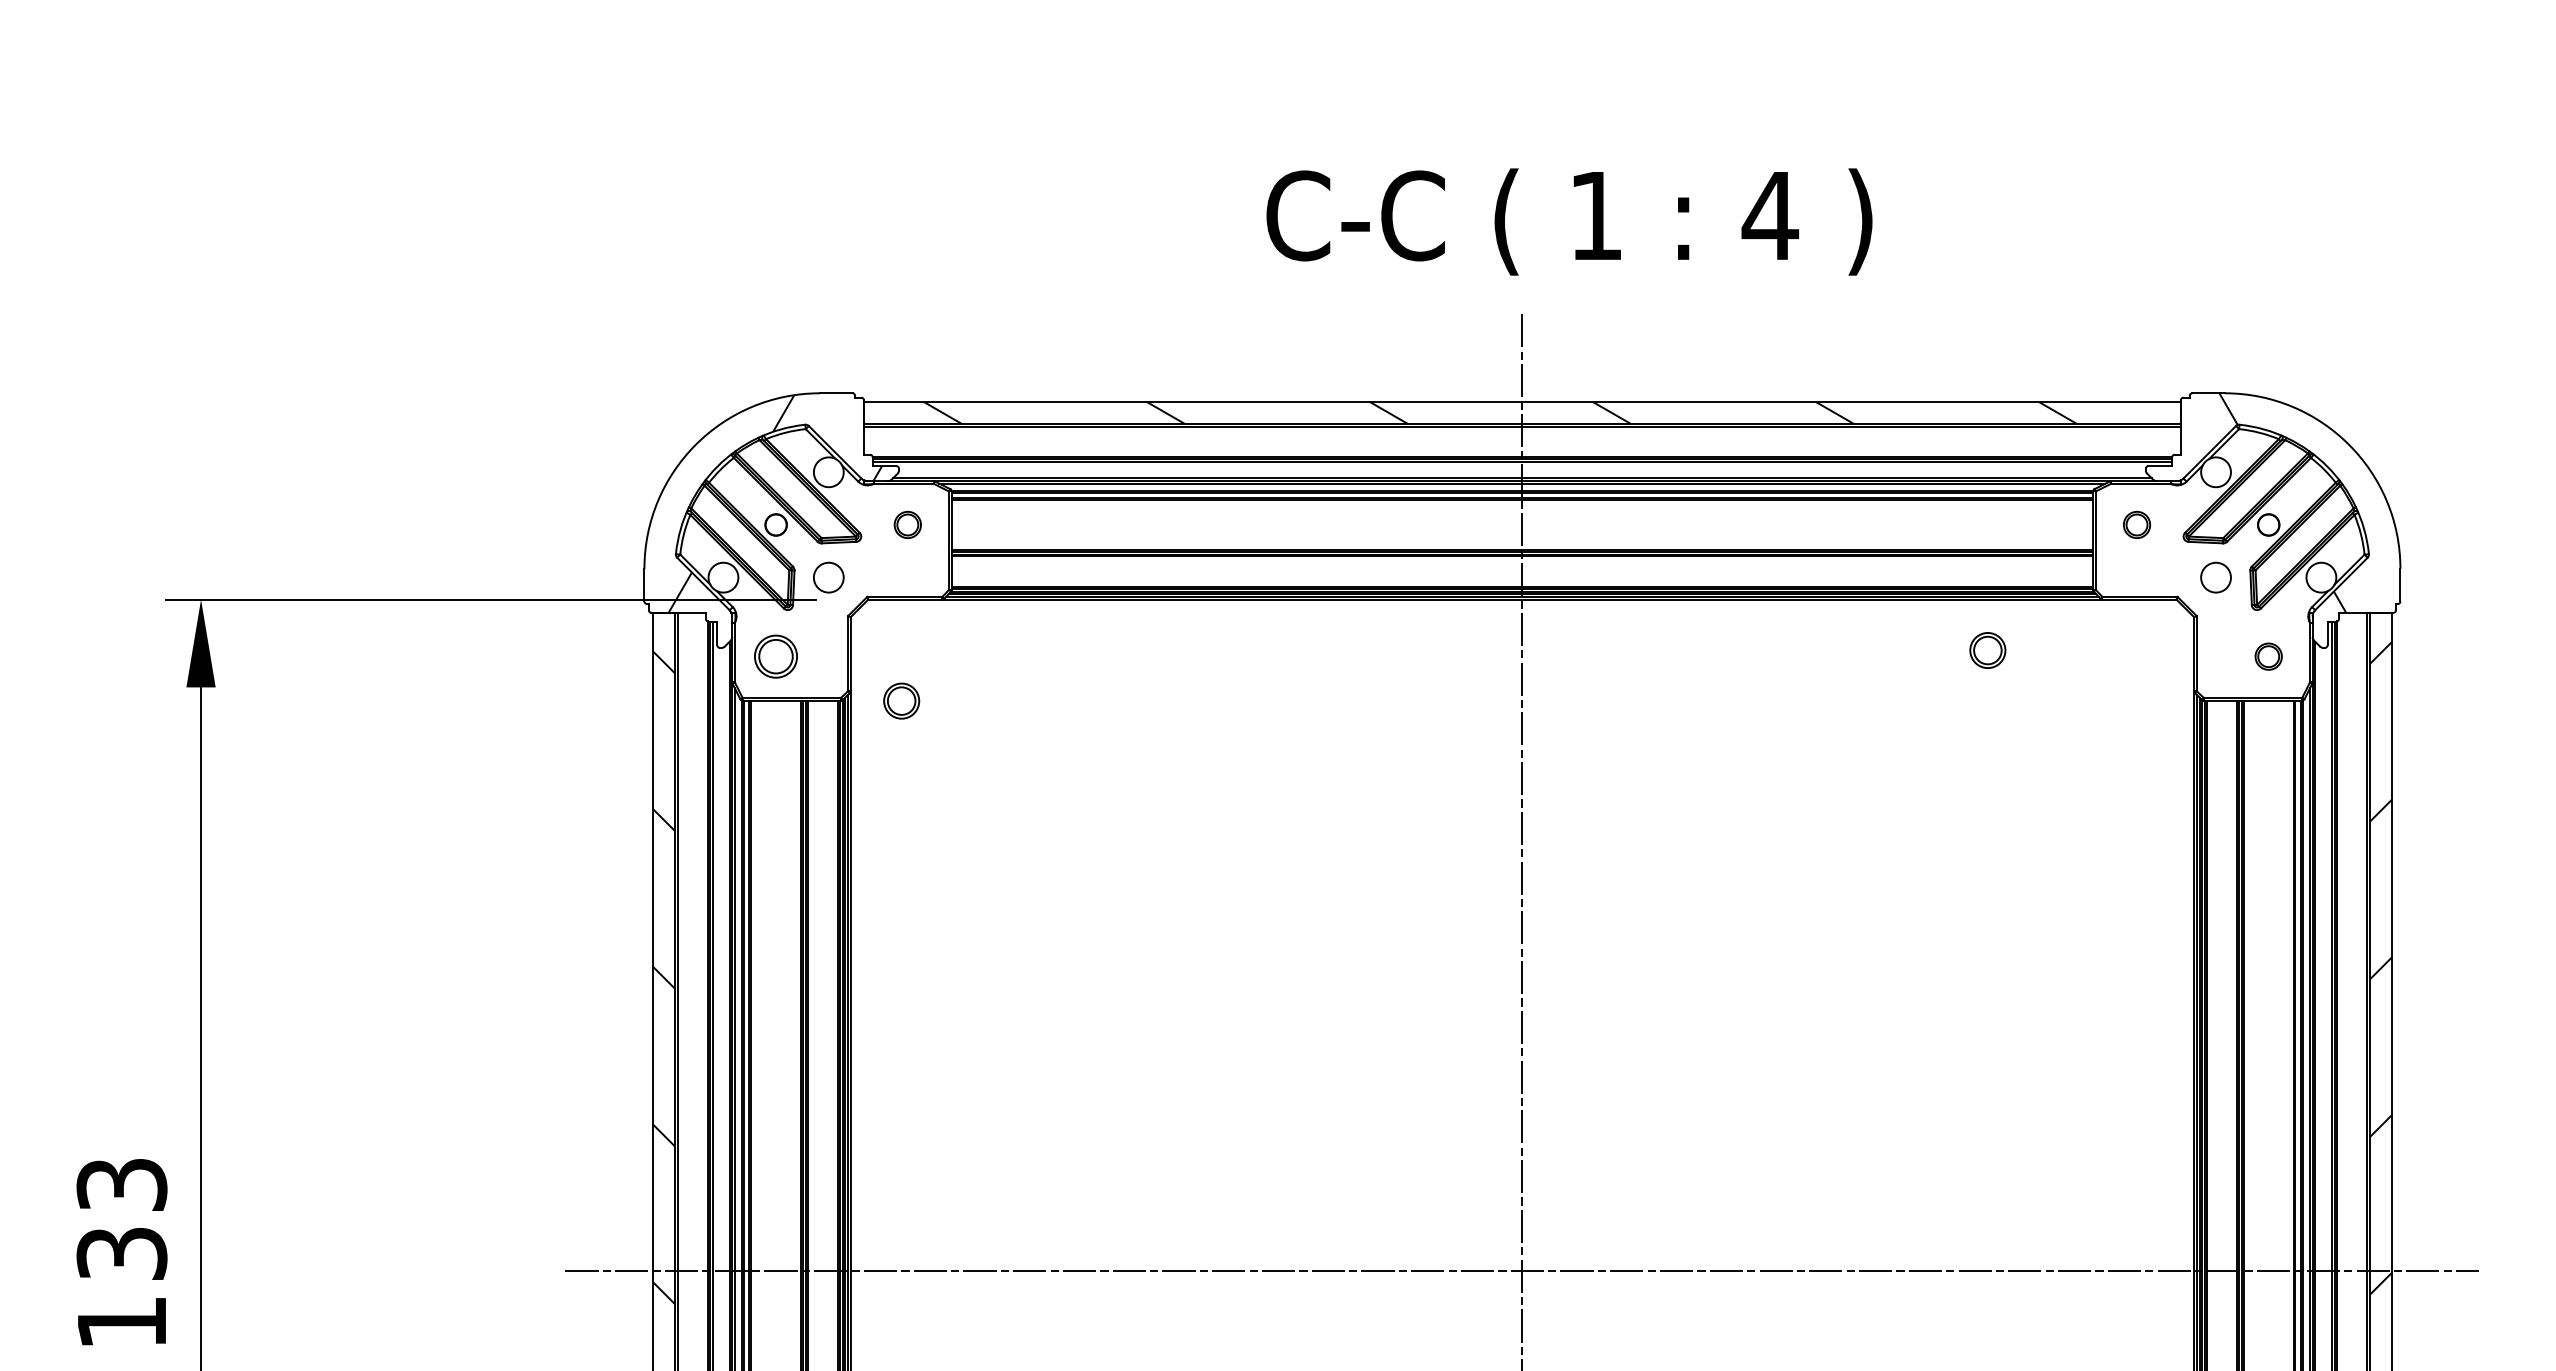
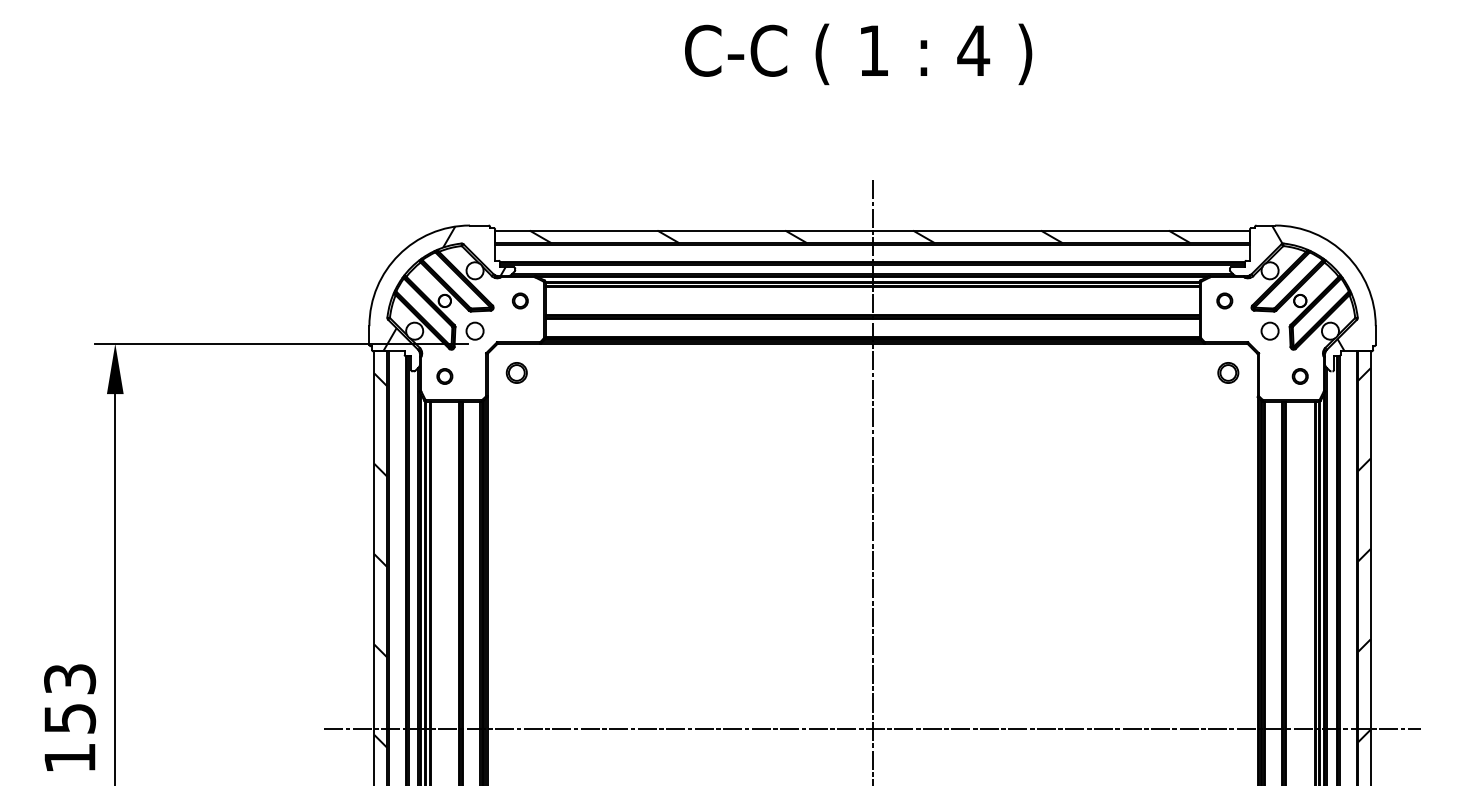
text: (1569, 222) -> (858, 54), moved
part: (1988, 649) -> (1228, 372), moved
circle: (775, 656) -> (444, 376), size x0.62
part: (901, 700) -> (516, 372), moved
text: (121, 1251) -> (69, 717), 133 -> 153

